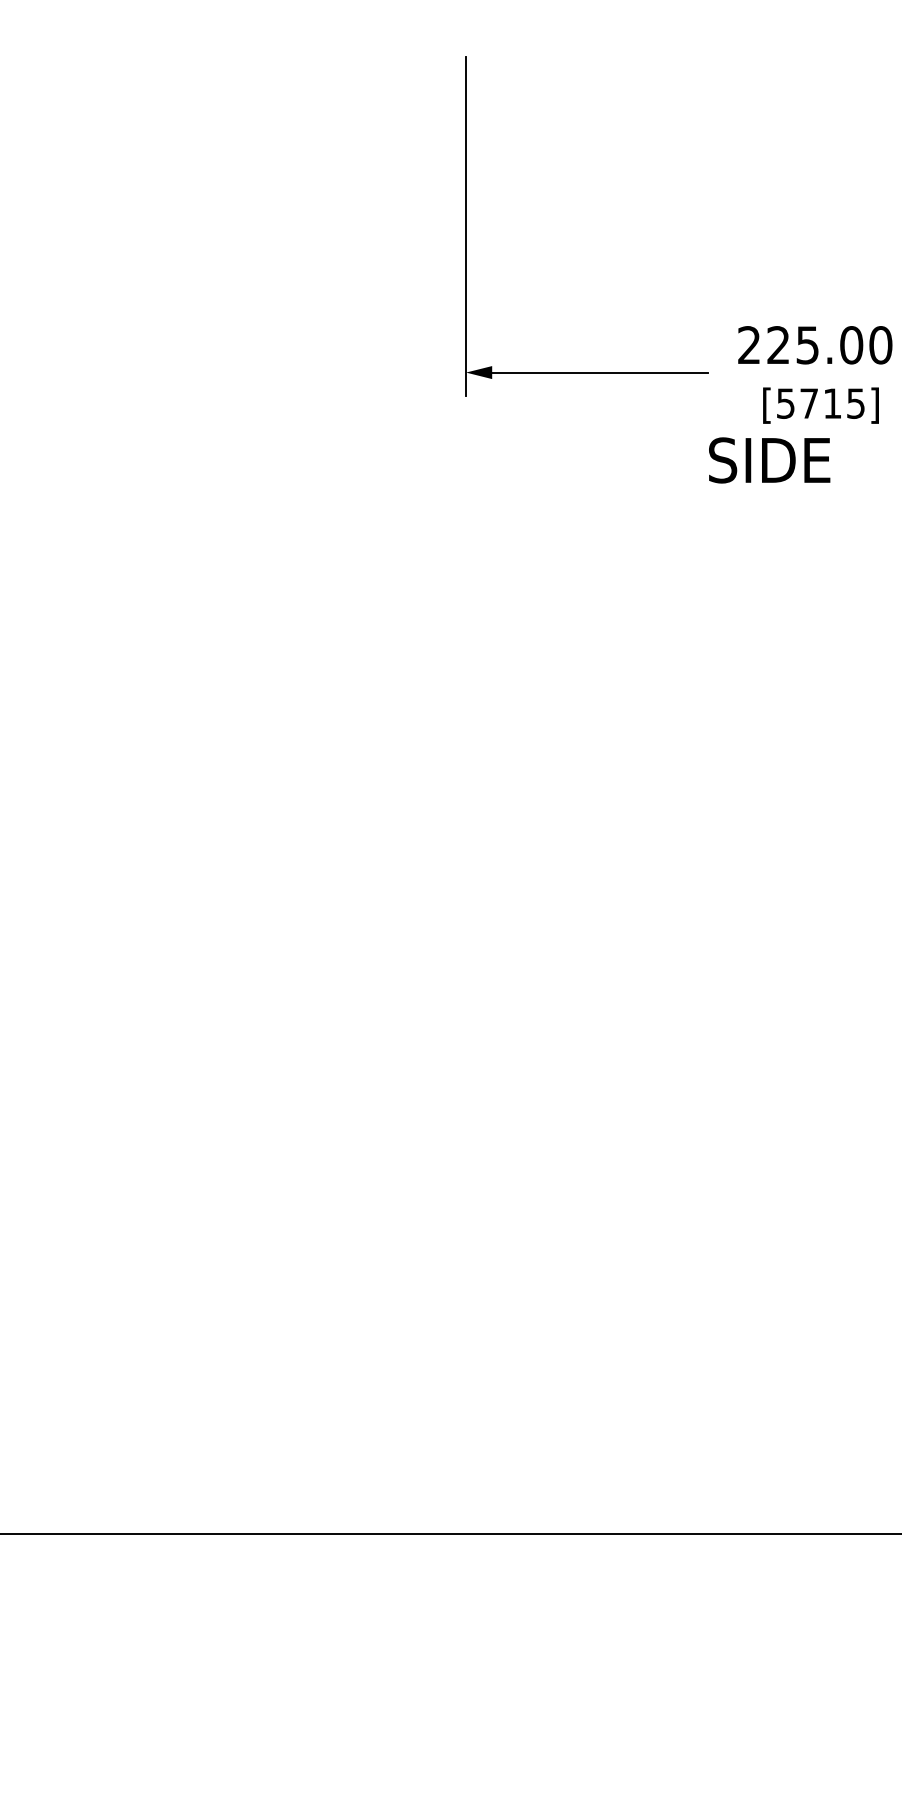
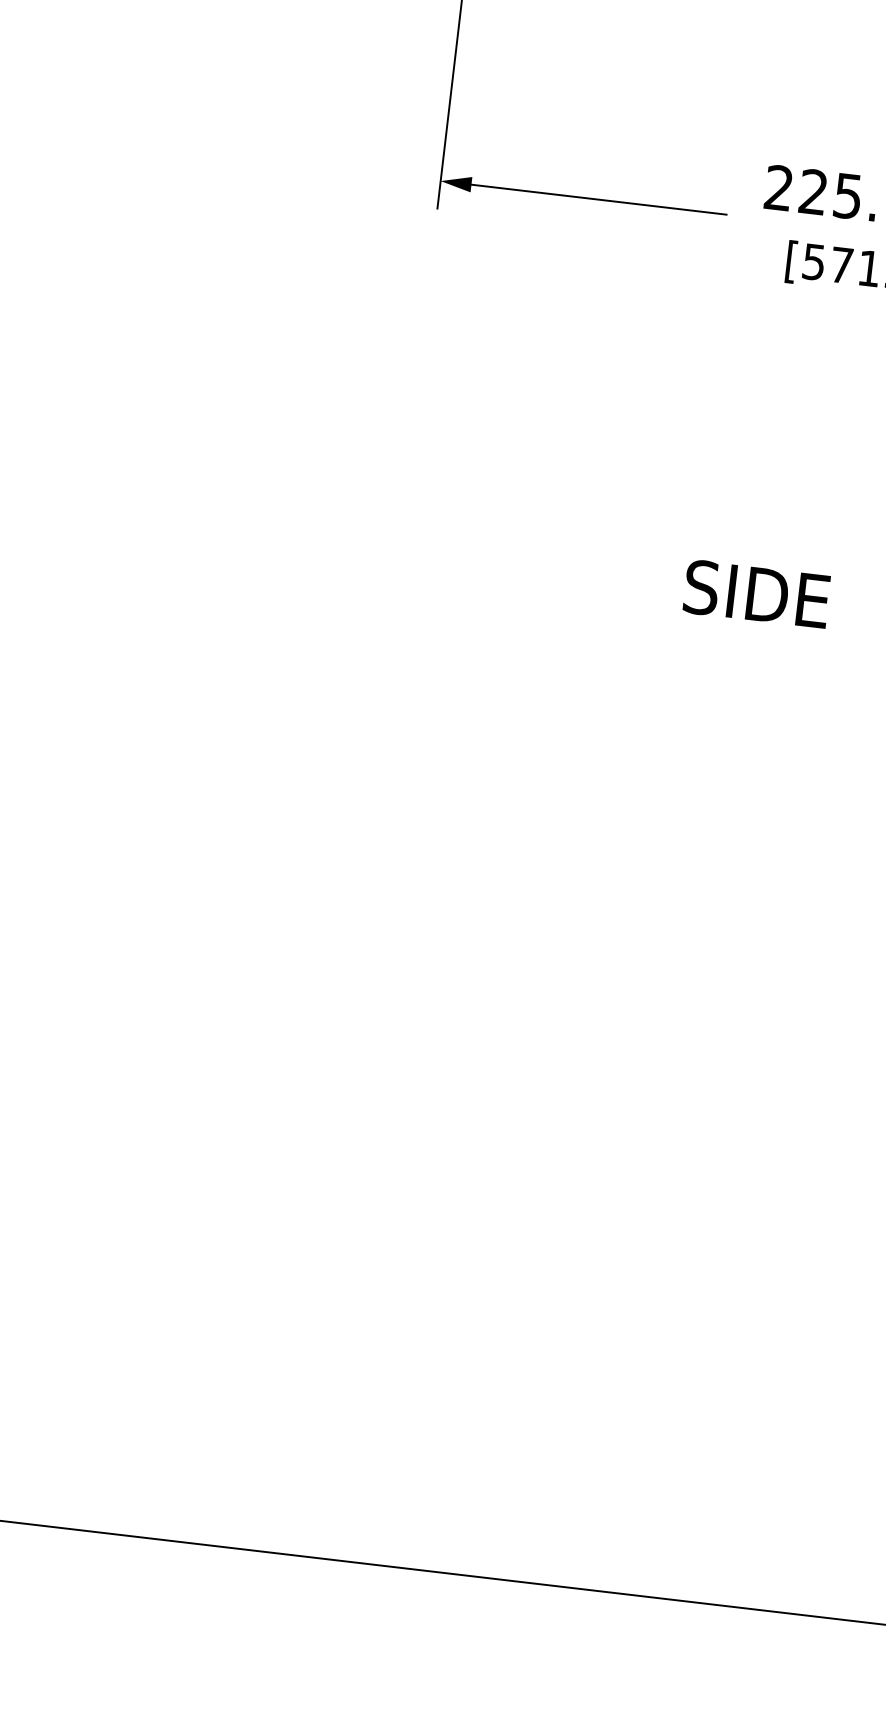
text: (769, 460) -> (756, 594), moved

